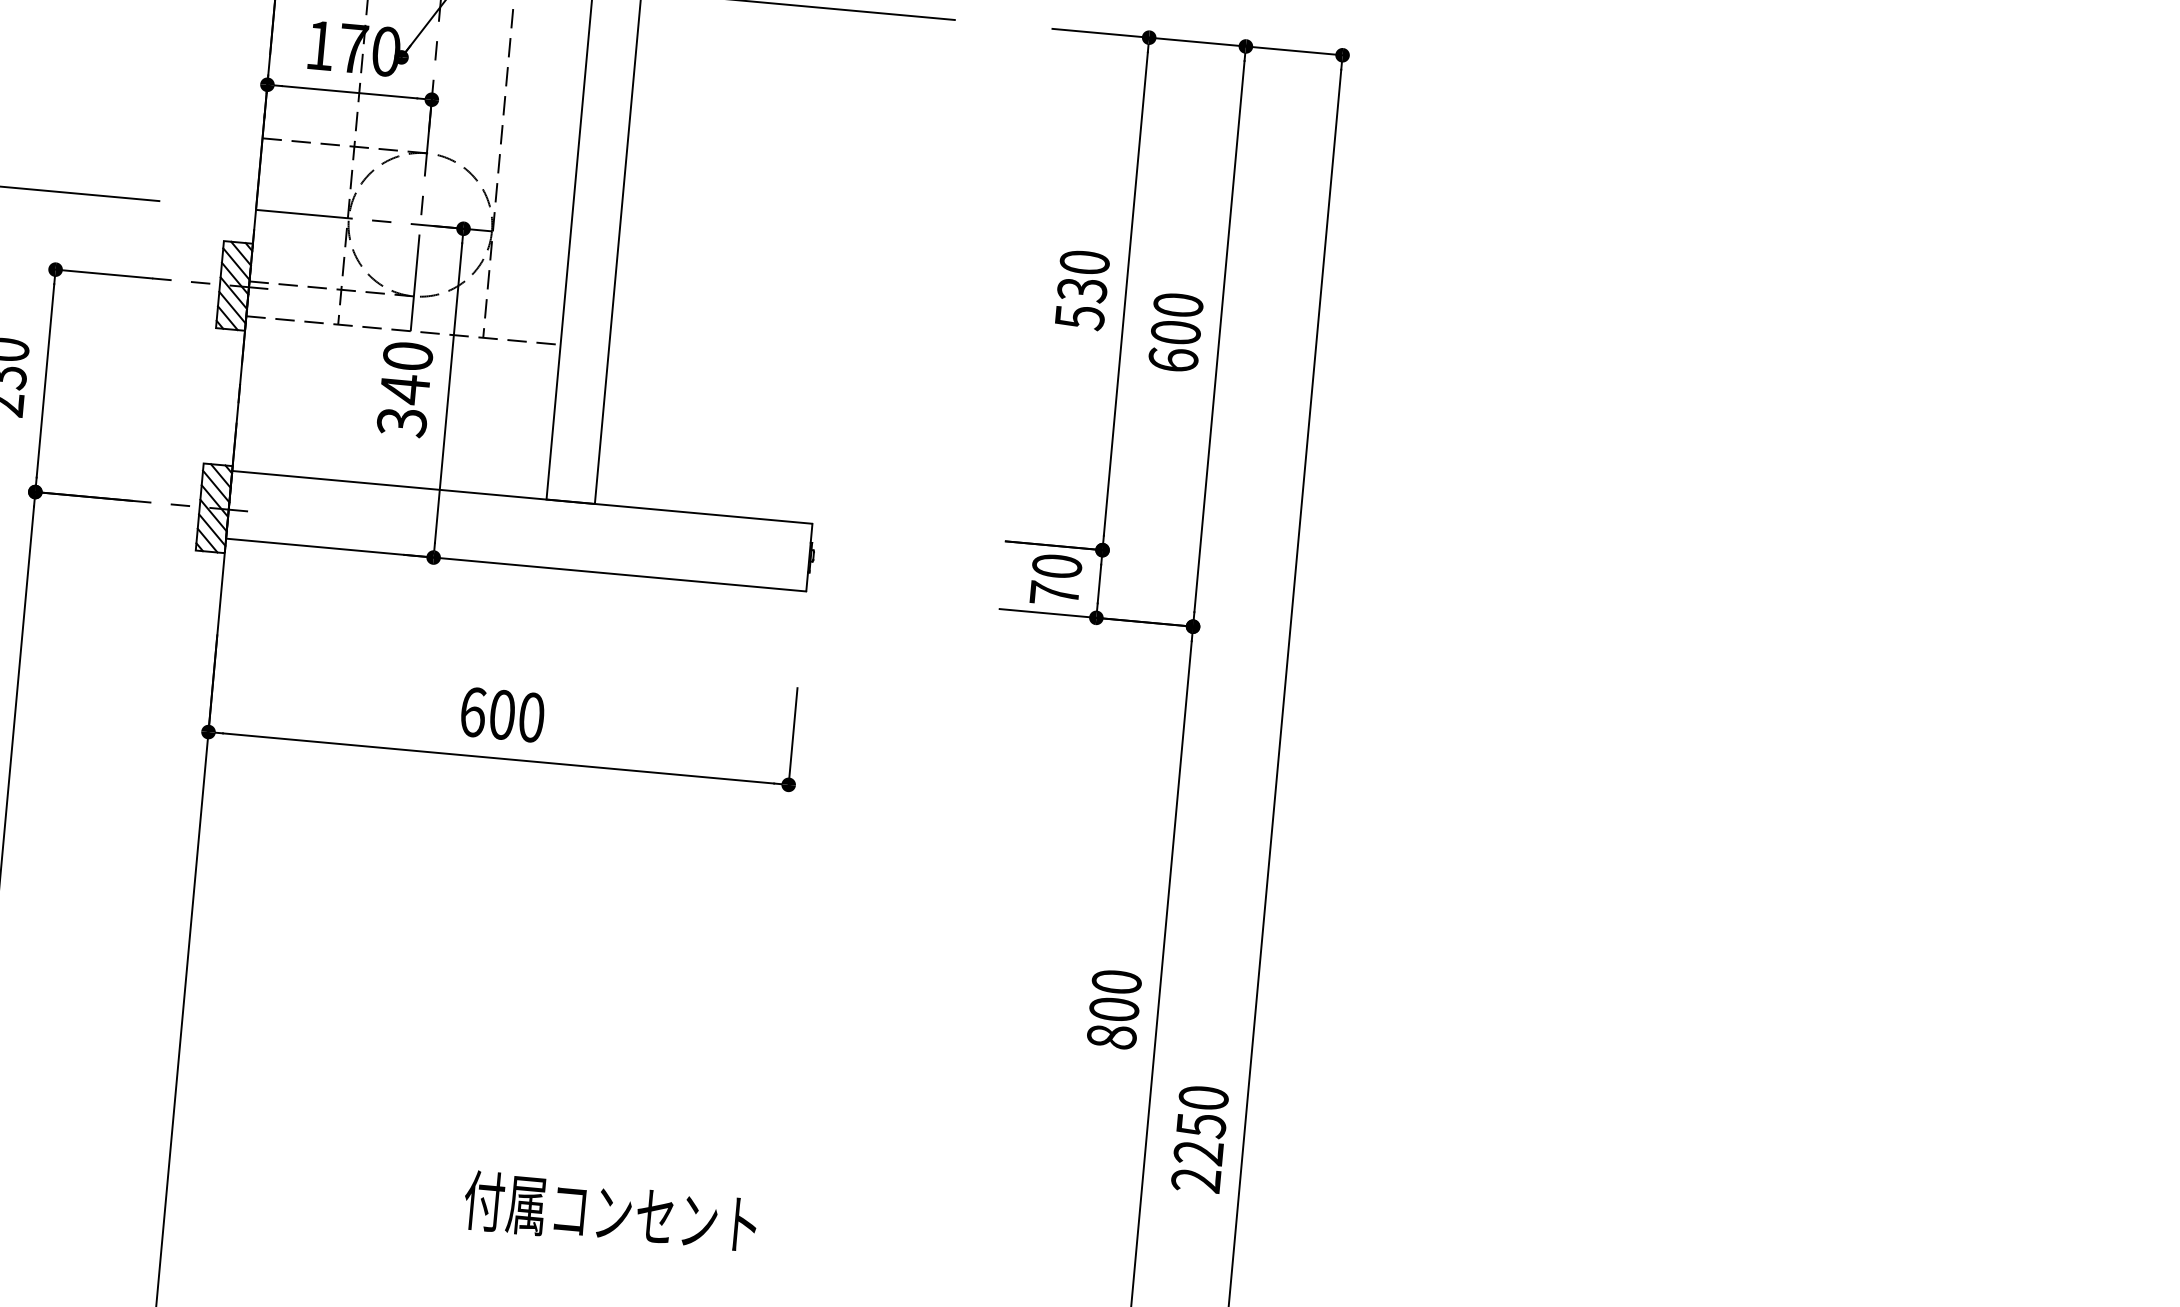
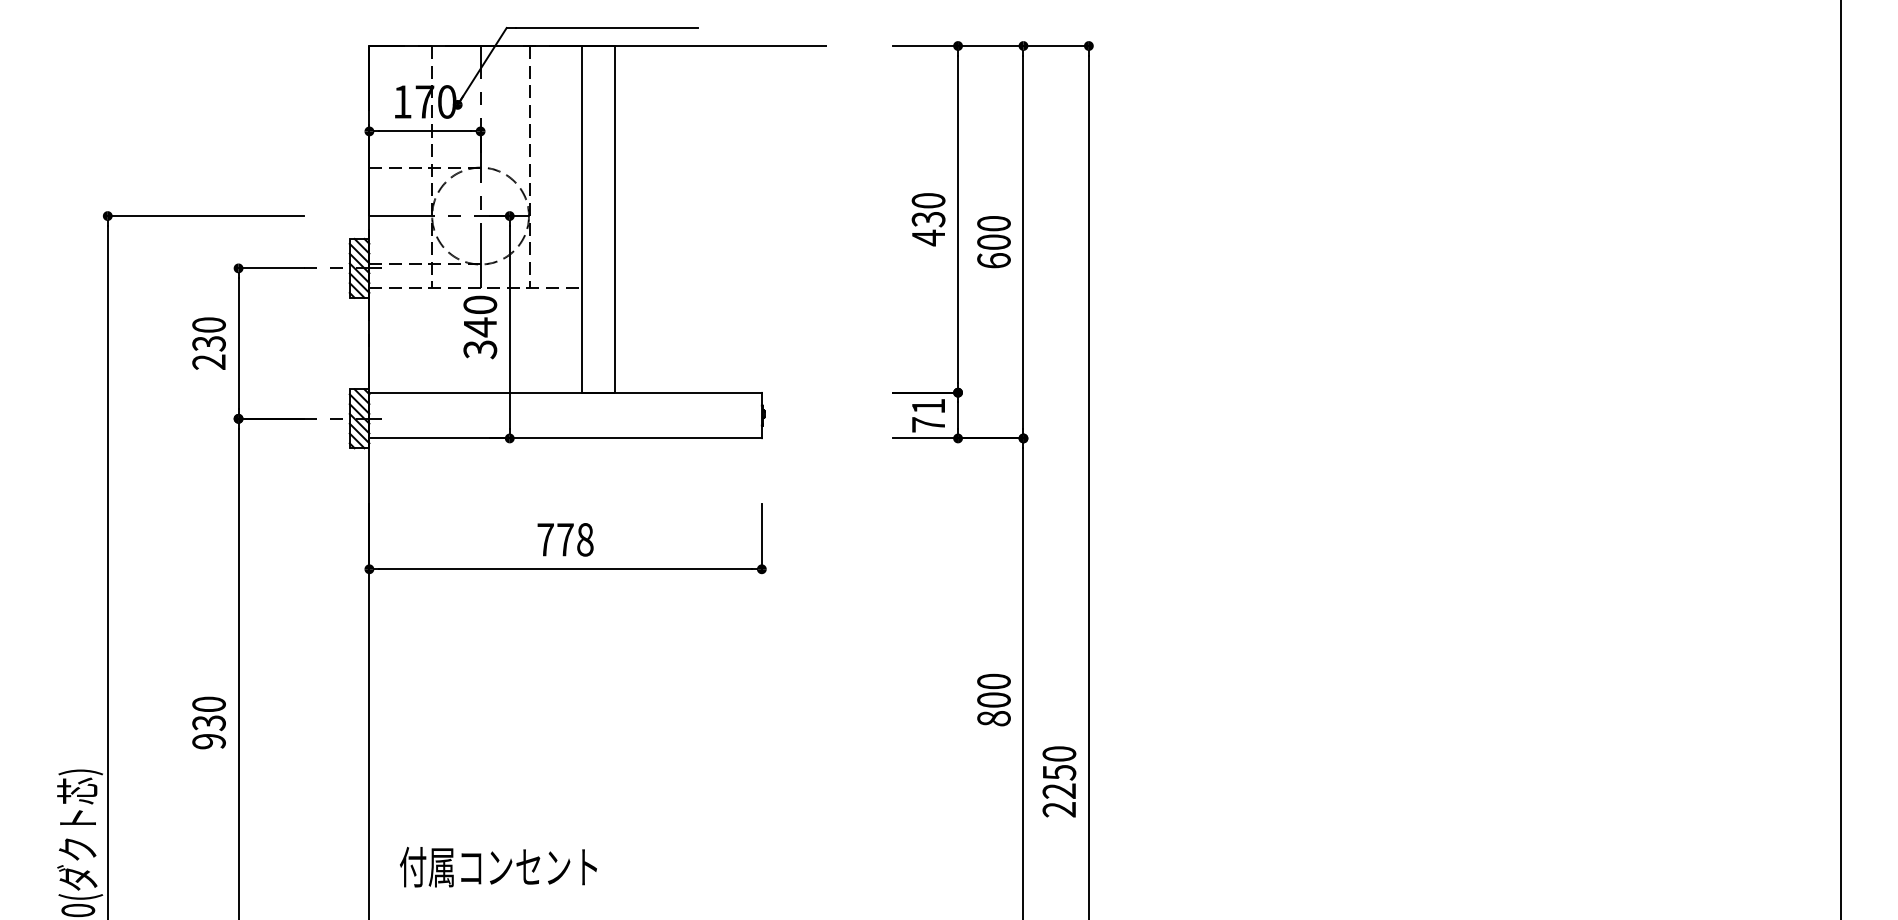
text: (1079, 316) -> (928, 237), 530 -> 430
text: (1057, 565) -> (928, 405), 70 -> 71
text: (502, 714) -> (565, 539), 600 -> 778
text: (610, 1211) -> (498, 866), moved

